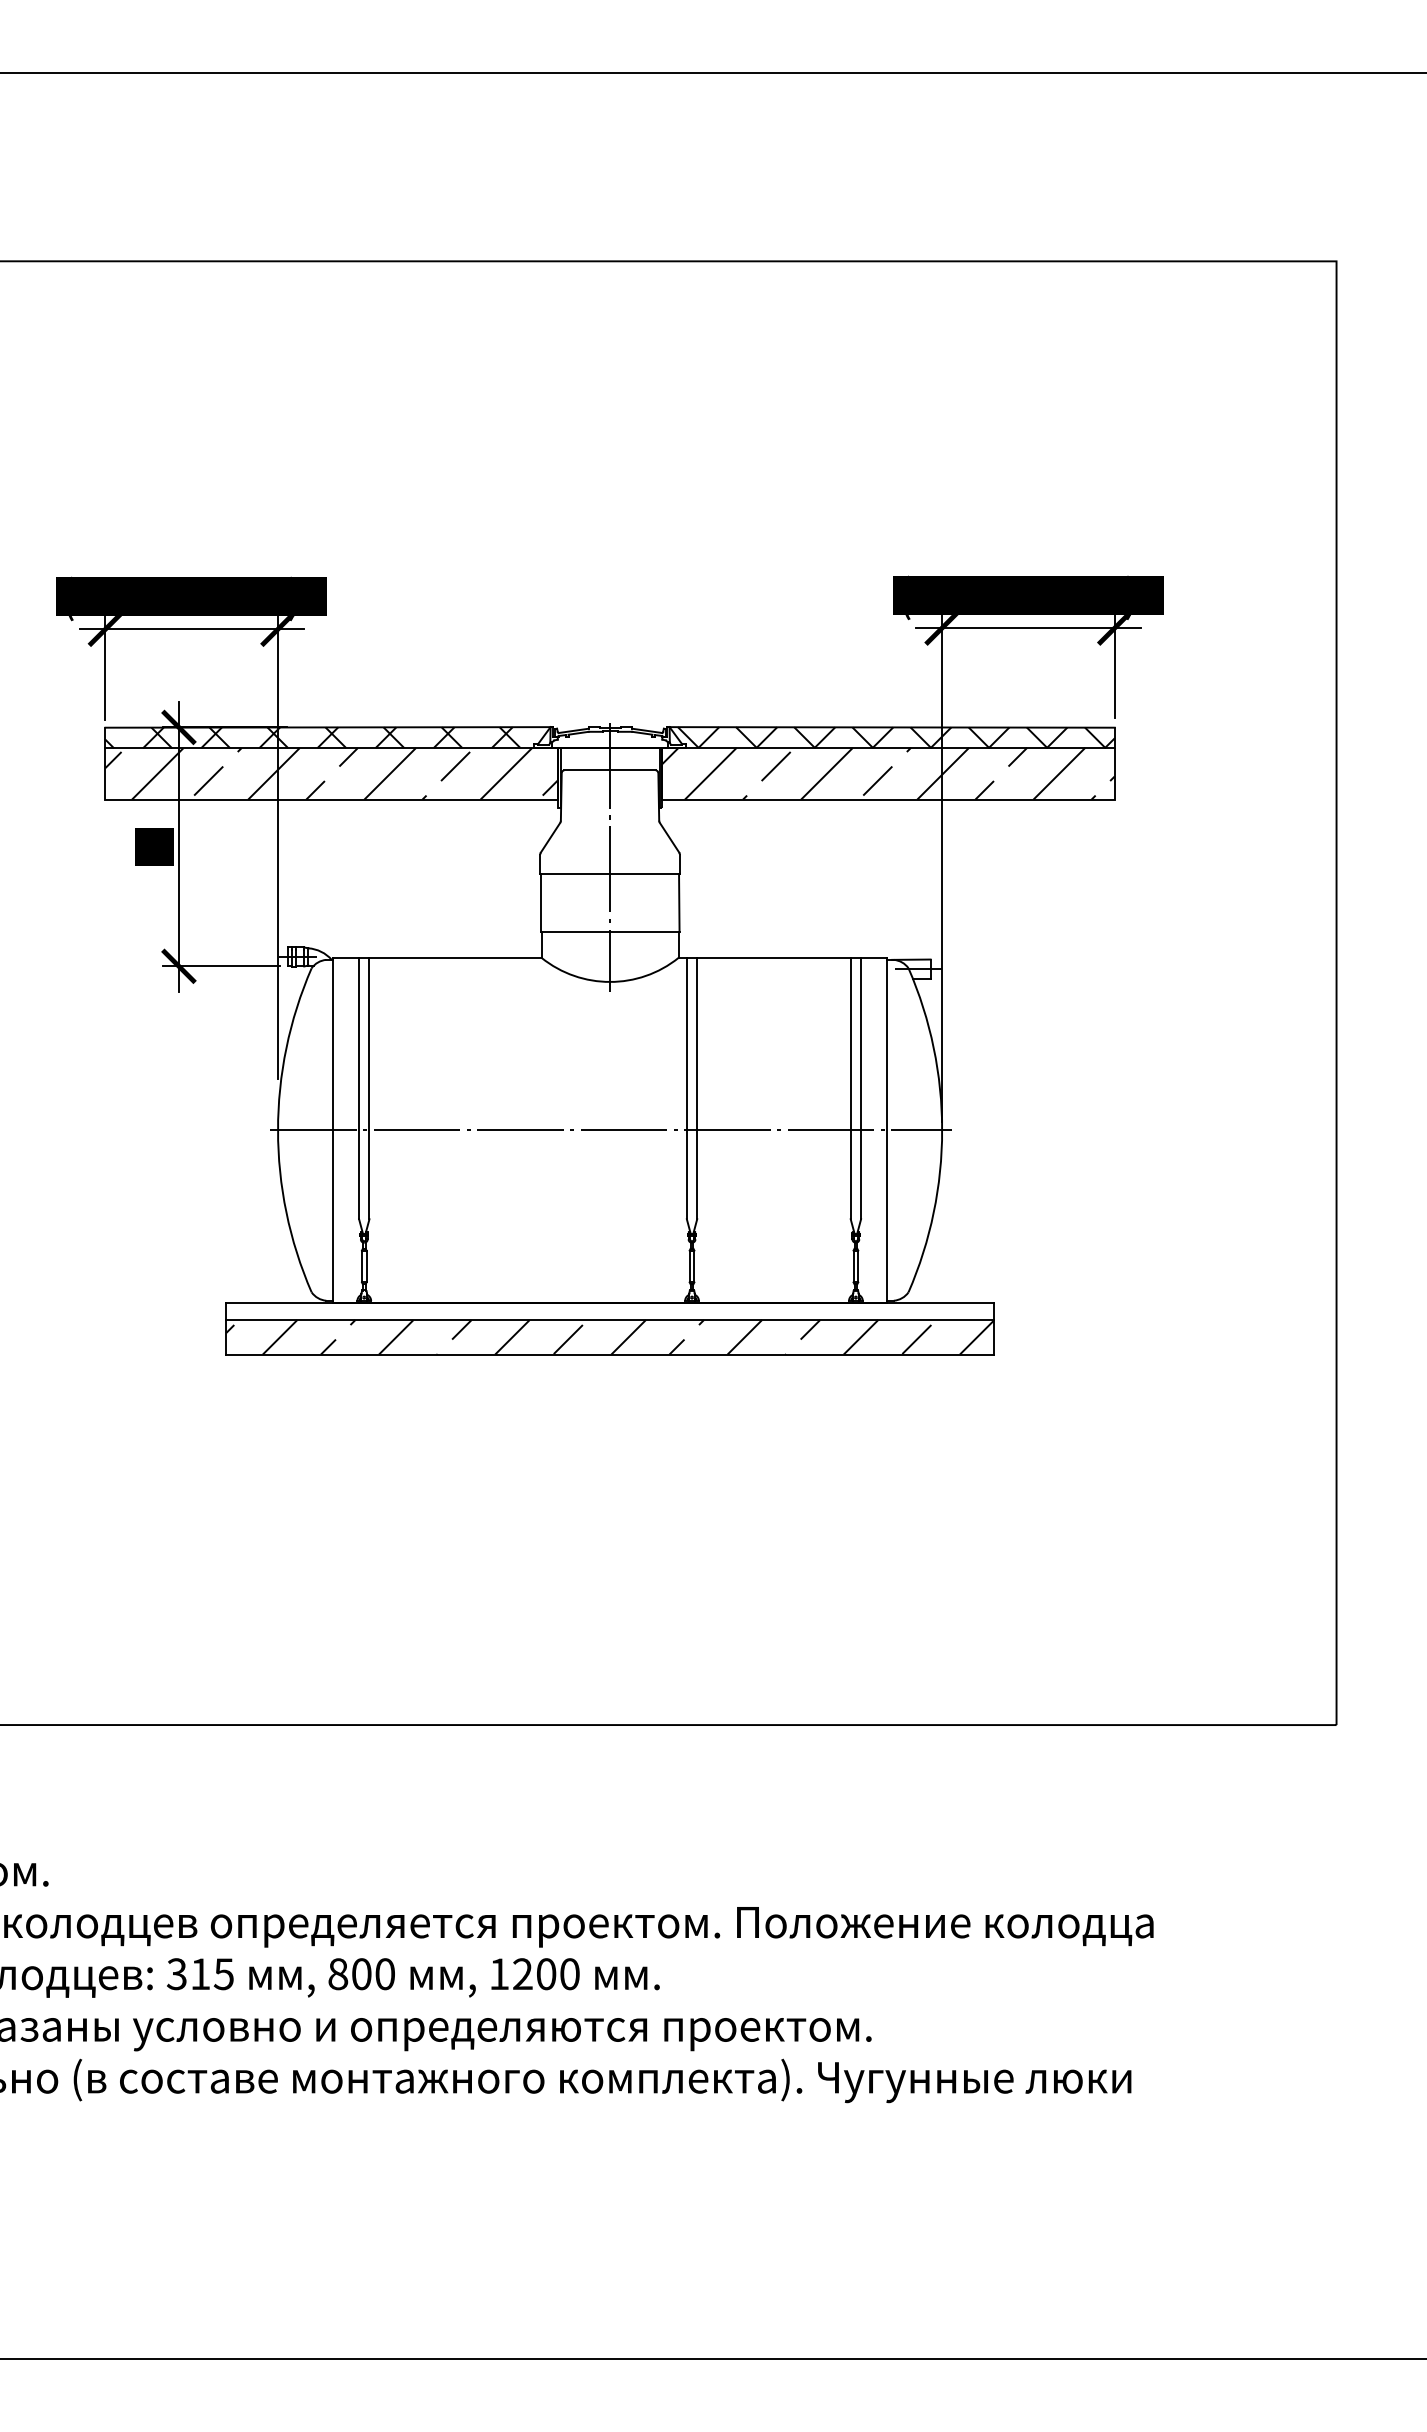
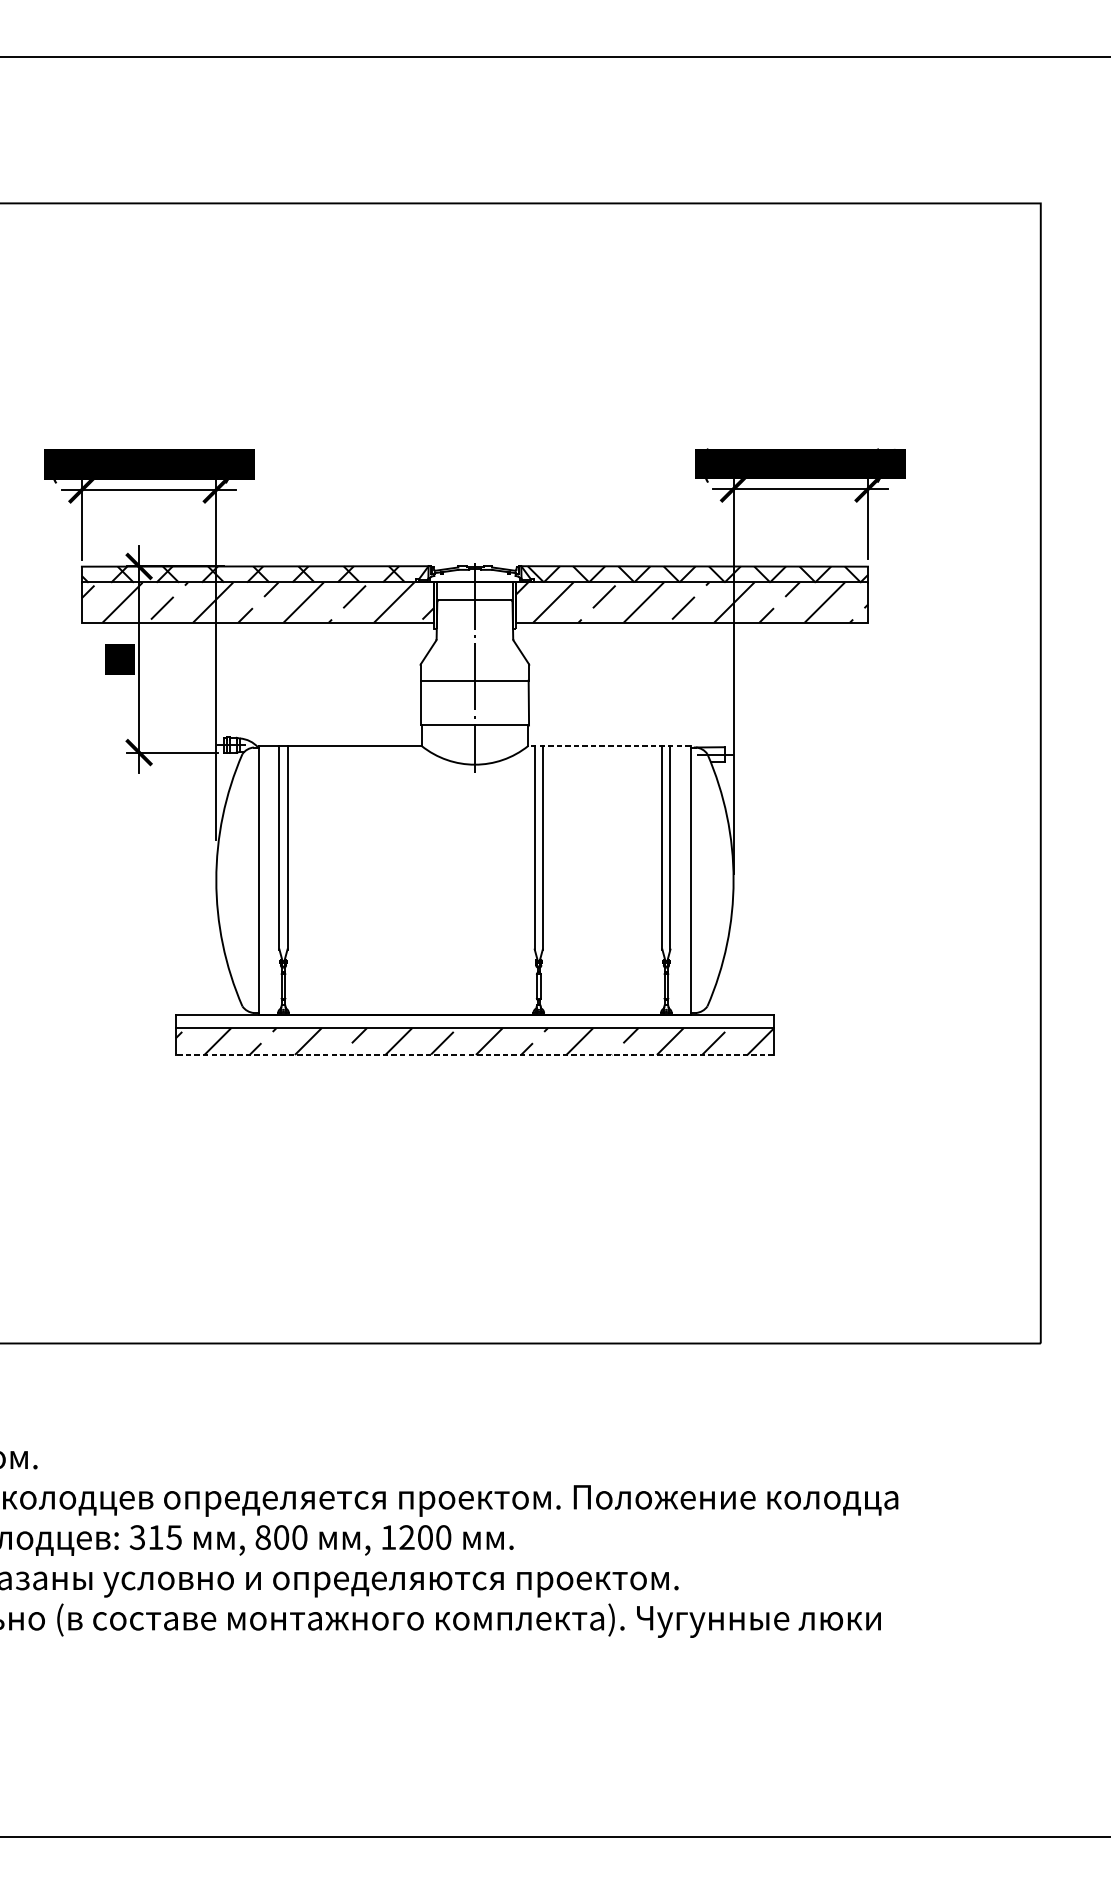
line: (782, 957) -> (609, 745), solid -> dashed
line: (610, 1130) -> (475, 880), removed
line: (610, 1354) -> (475, 1054), solid -> dashed

